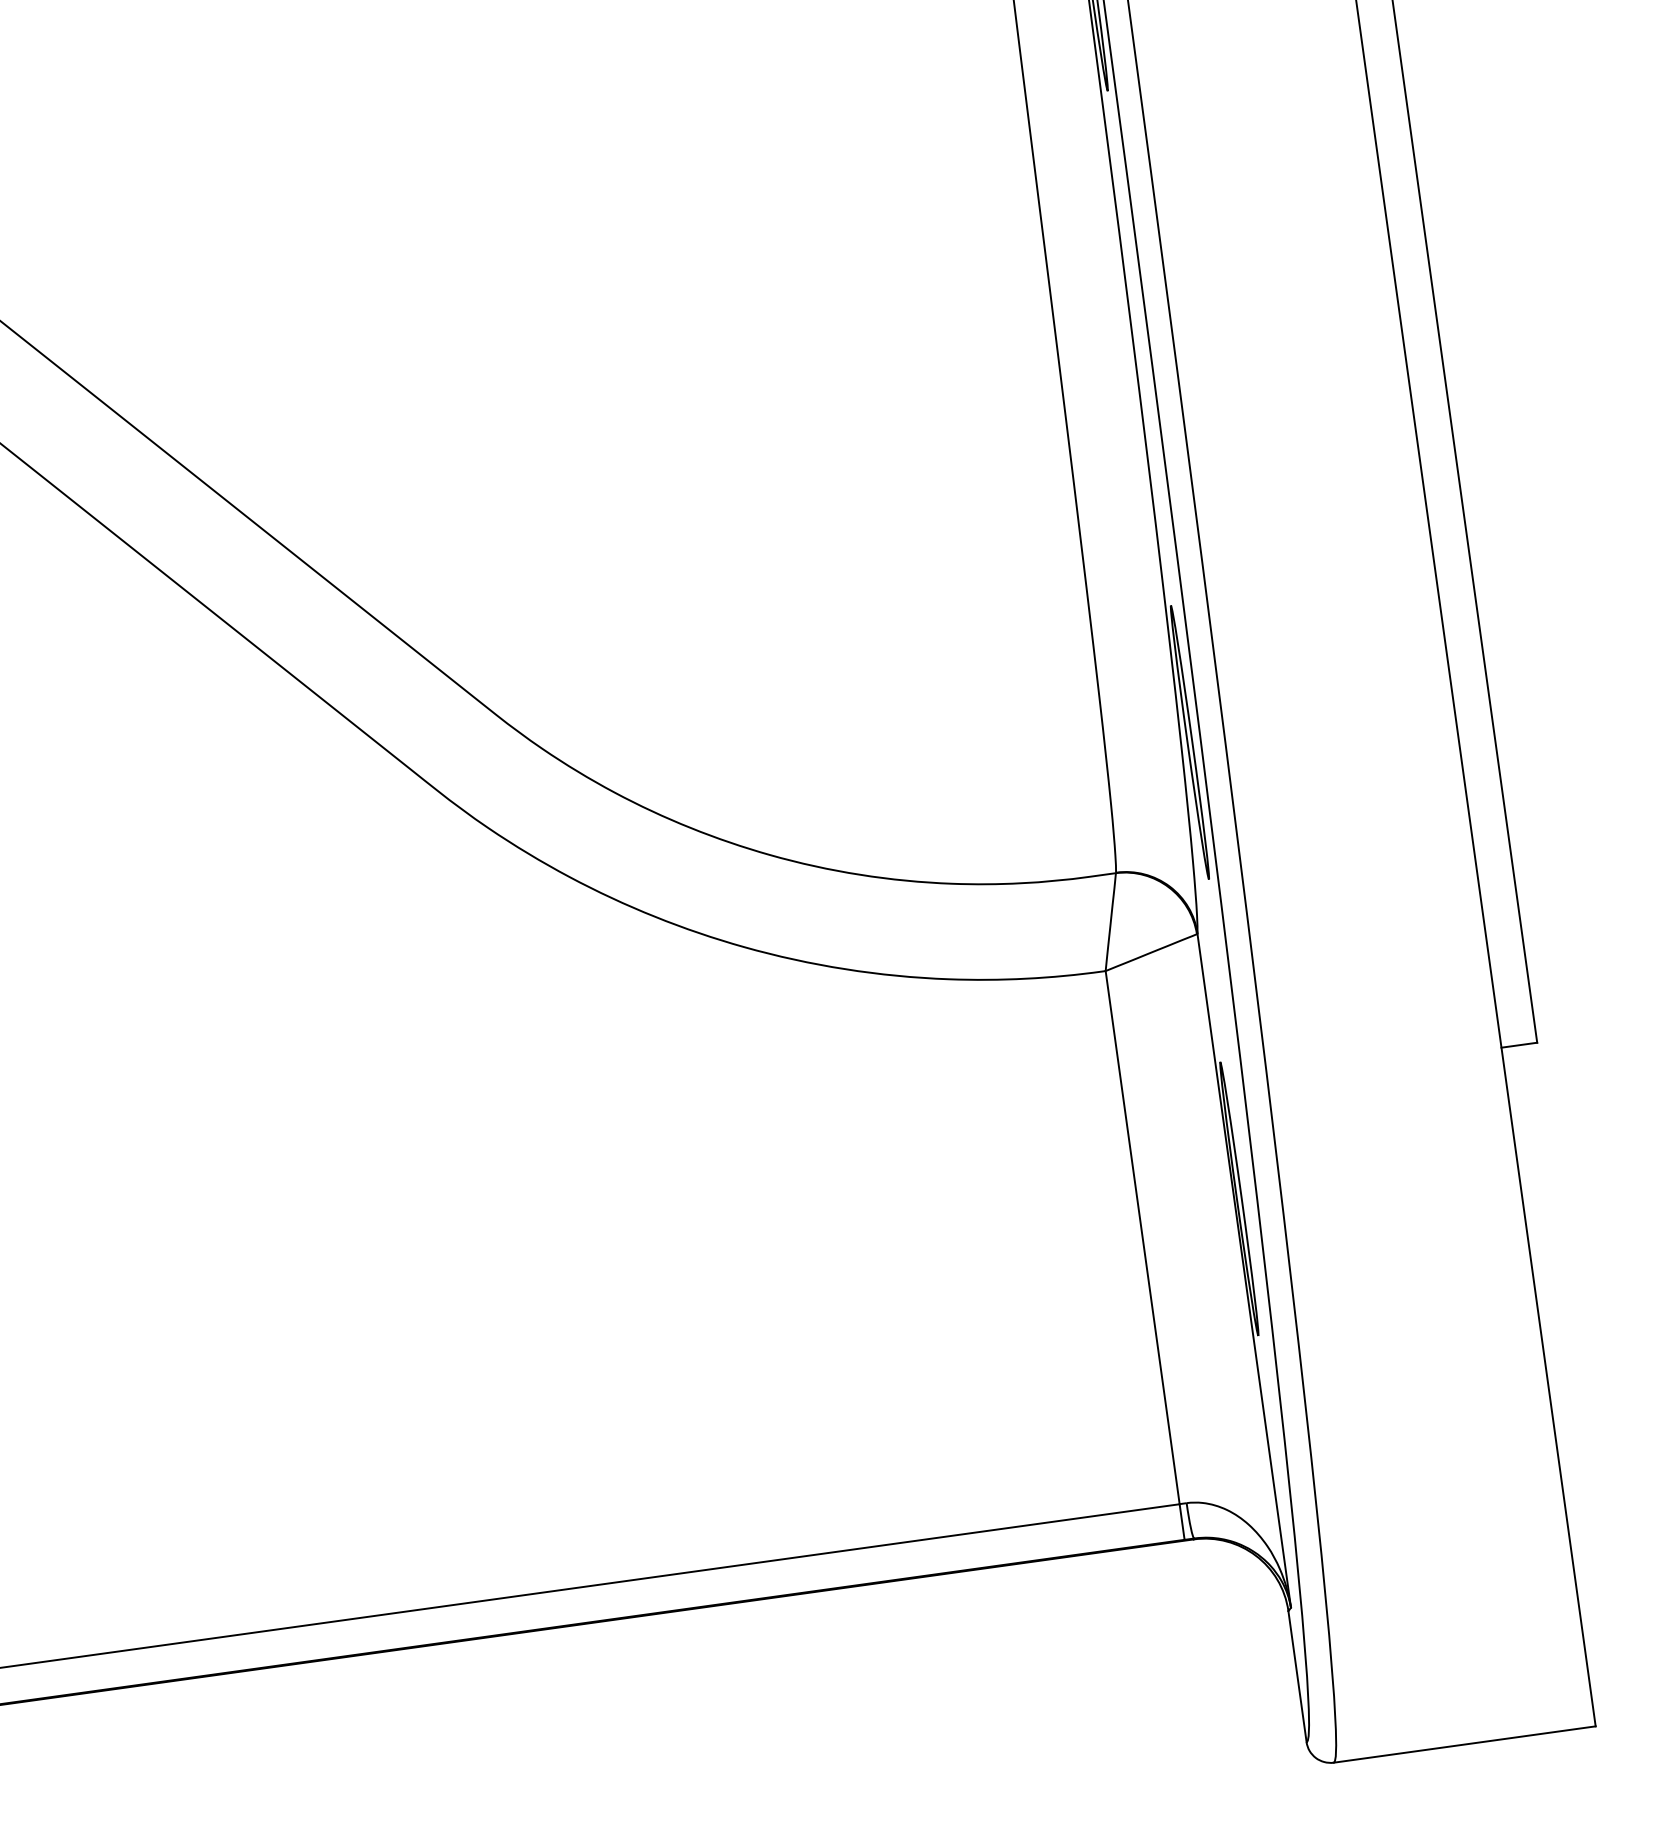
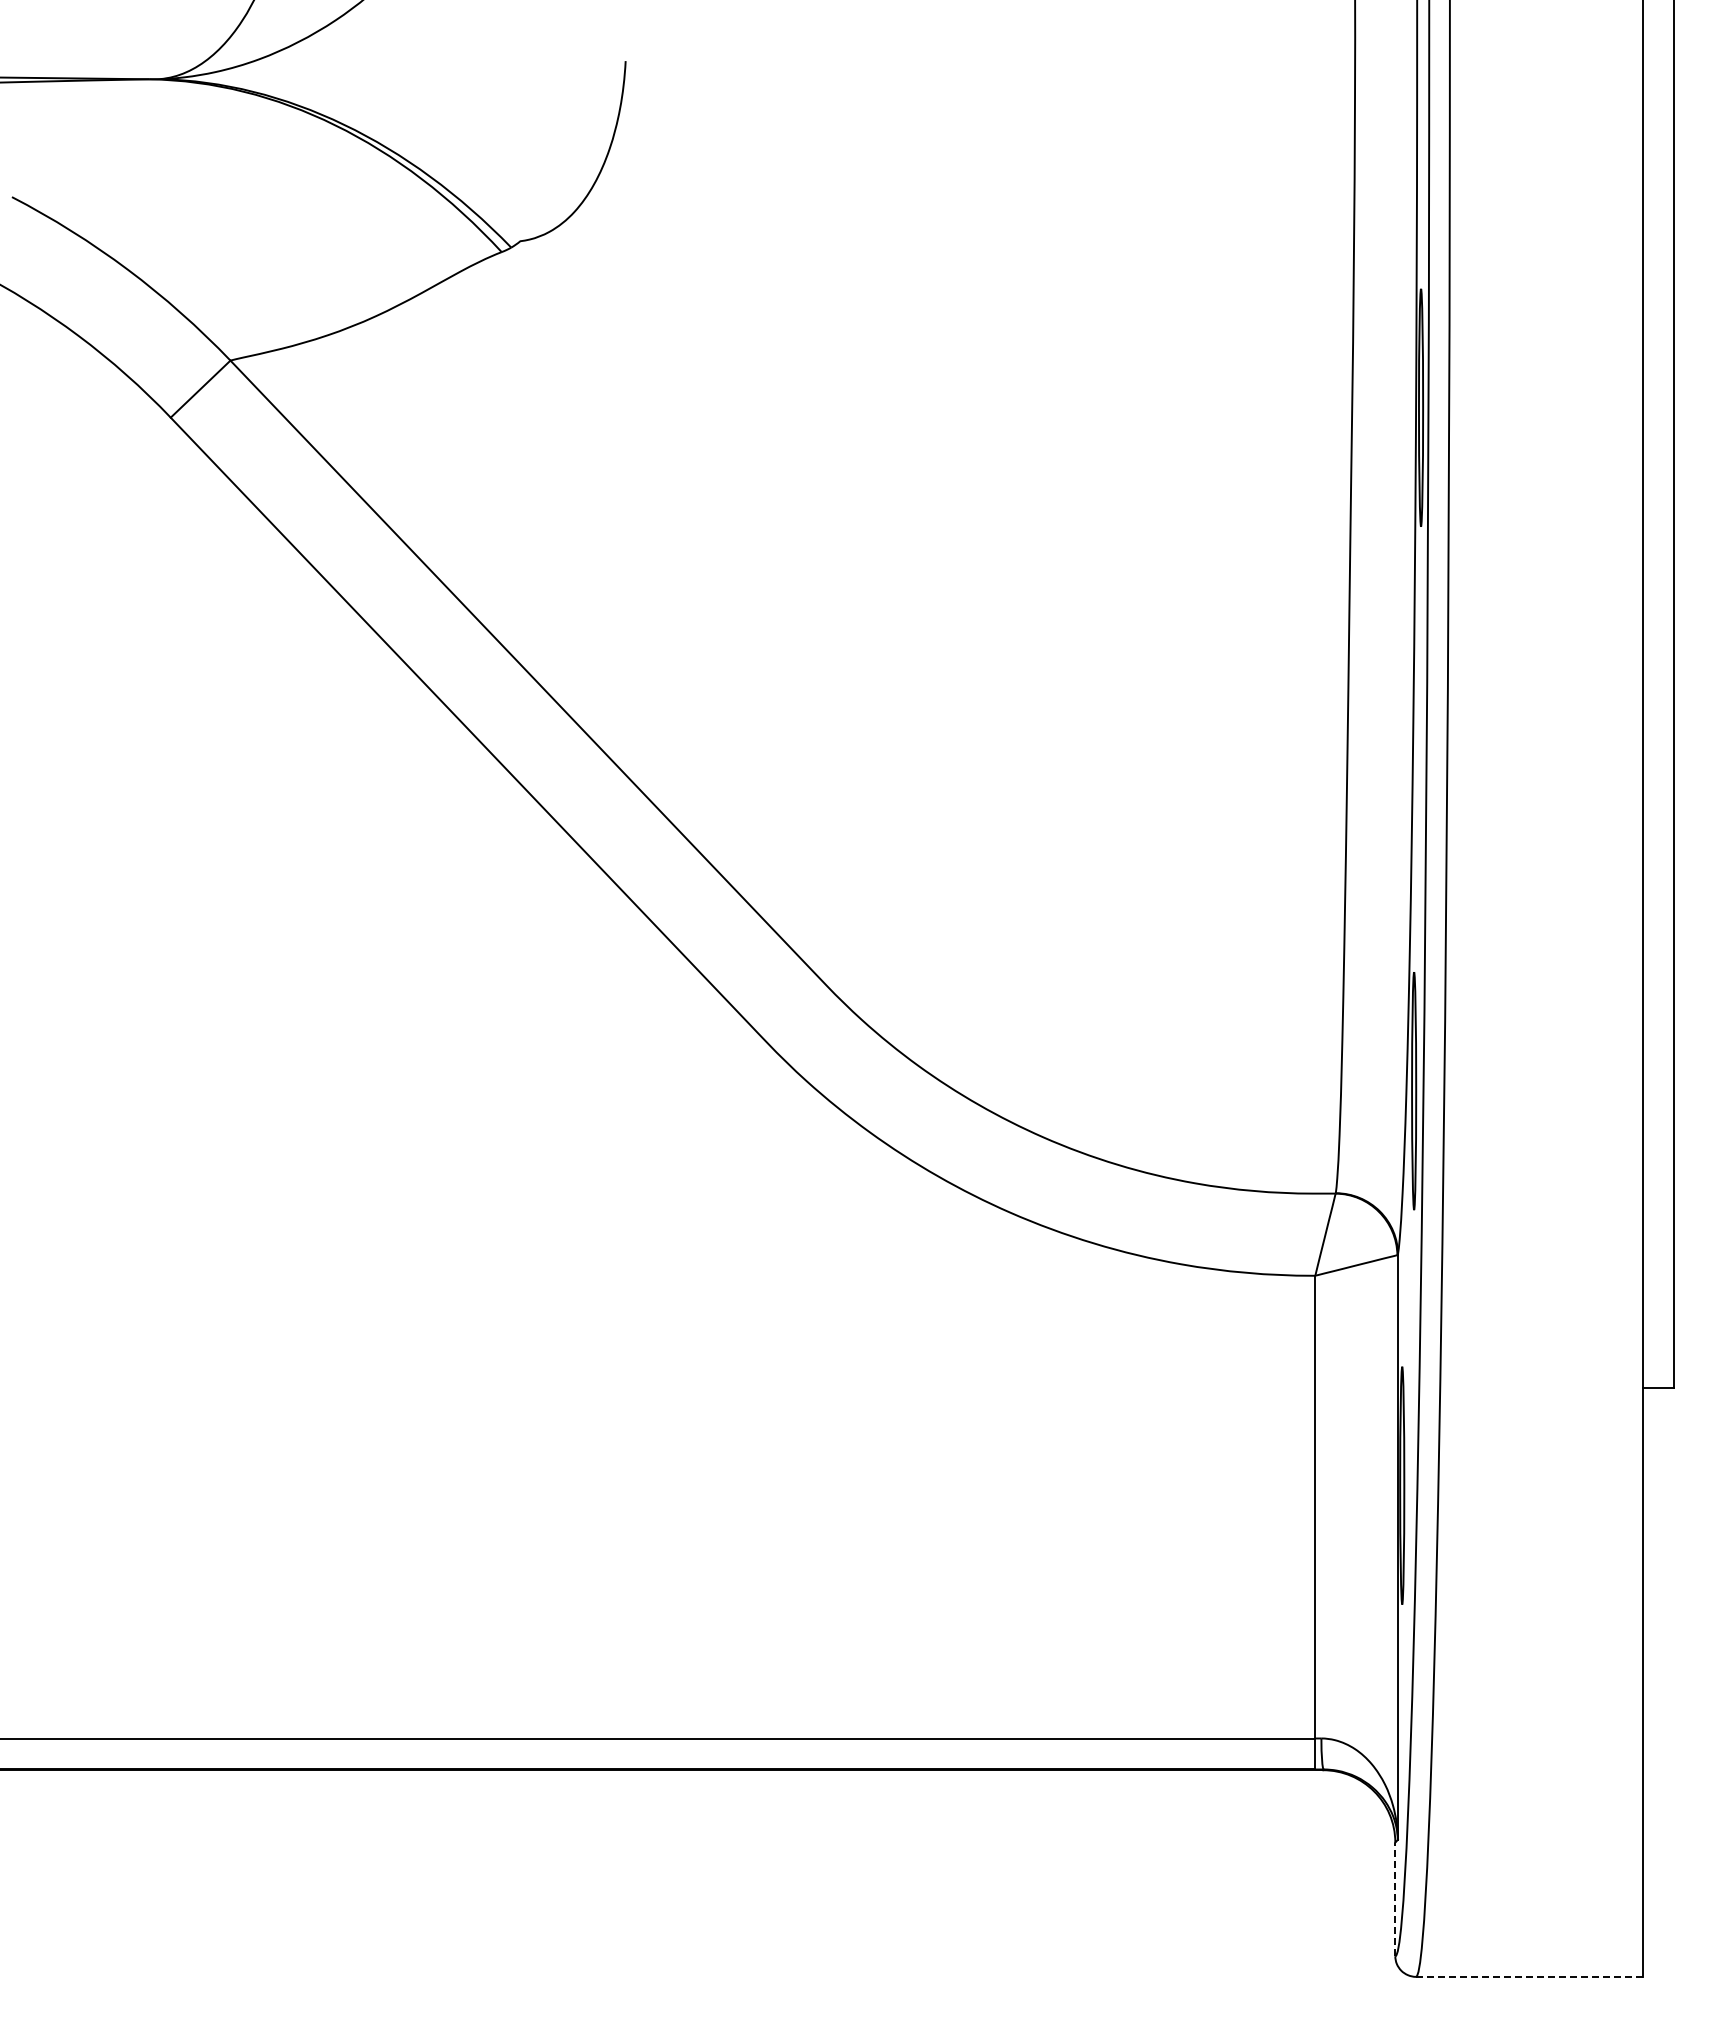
line: (1297, 1676) -> (1395, 1899), solid -> dashed
line: (1464, 1744) -> (1529, 1976), solid -> dashed

